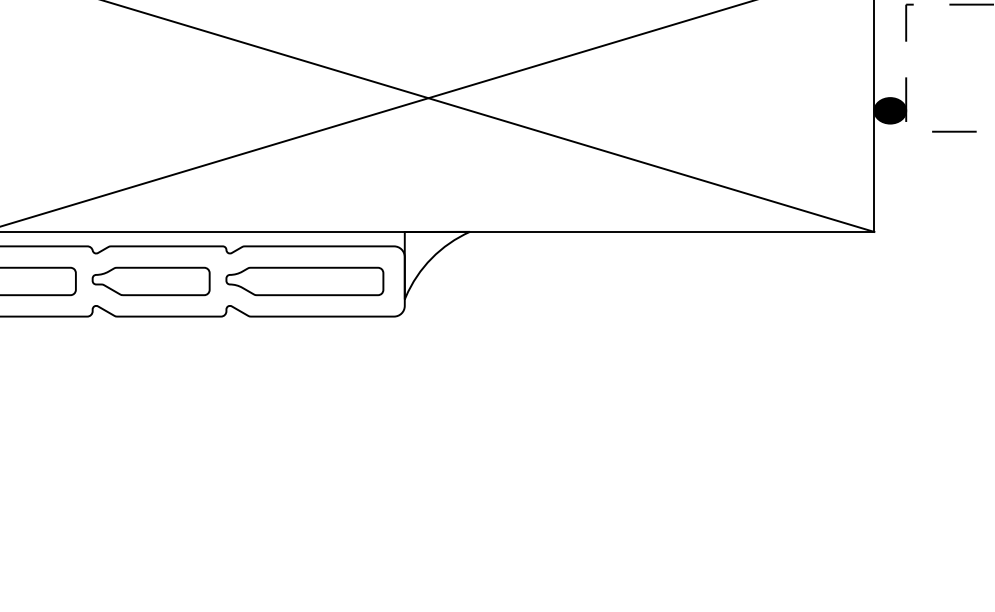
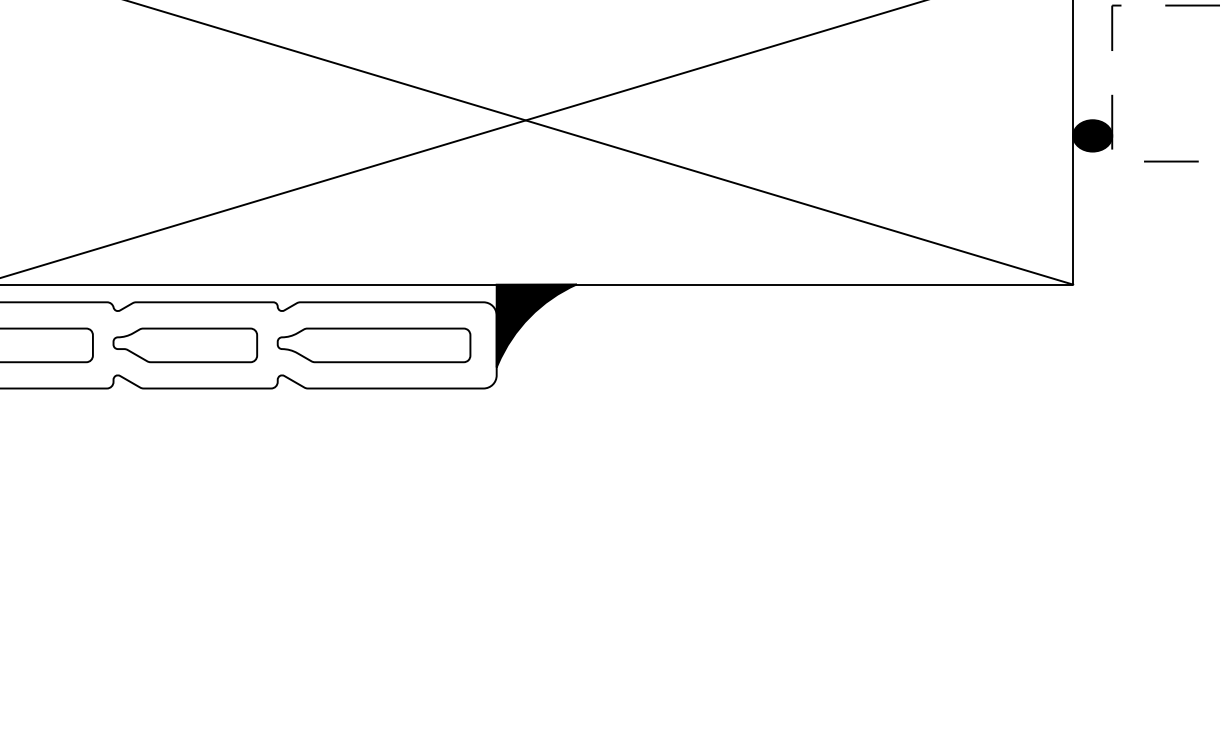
fill: (437, 265) -> (536, 325), added

